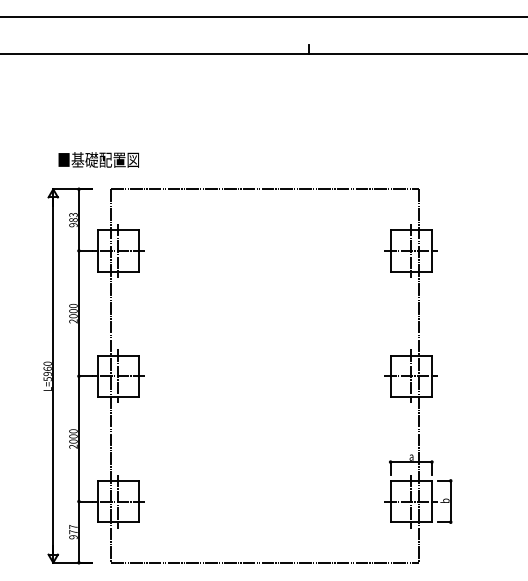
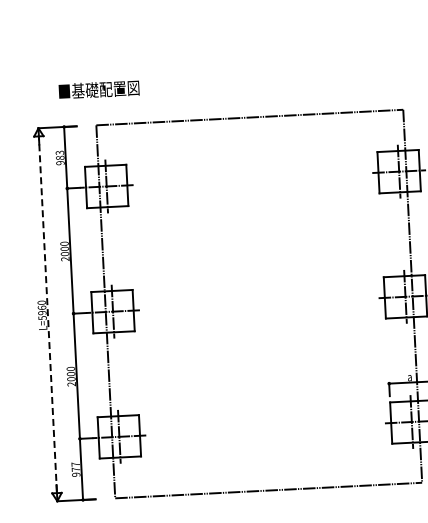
text: (98, 159) -> (98, 89), moved
line: (53, 375) -> (48, 314), solid -> dashed

